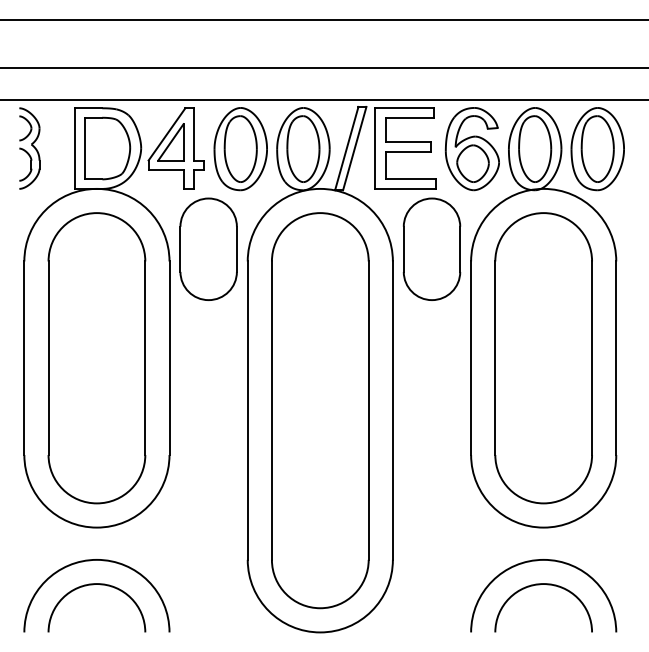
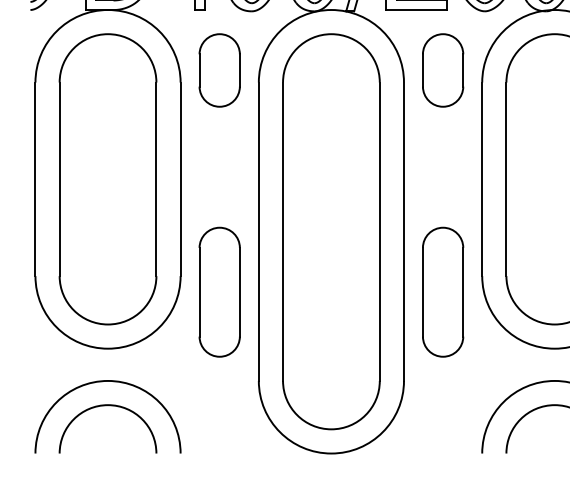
part: (208, 249) -> (219, 70), size x0.71
part: (431, 249) -> (442, 70), size x0.71
part: (208, 470) -> (219, 291), added
part: (431, 470) -> (442, 291), added

